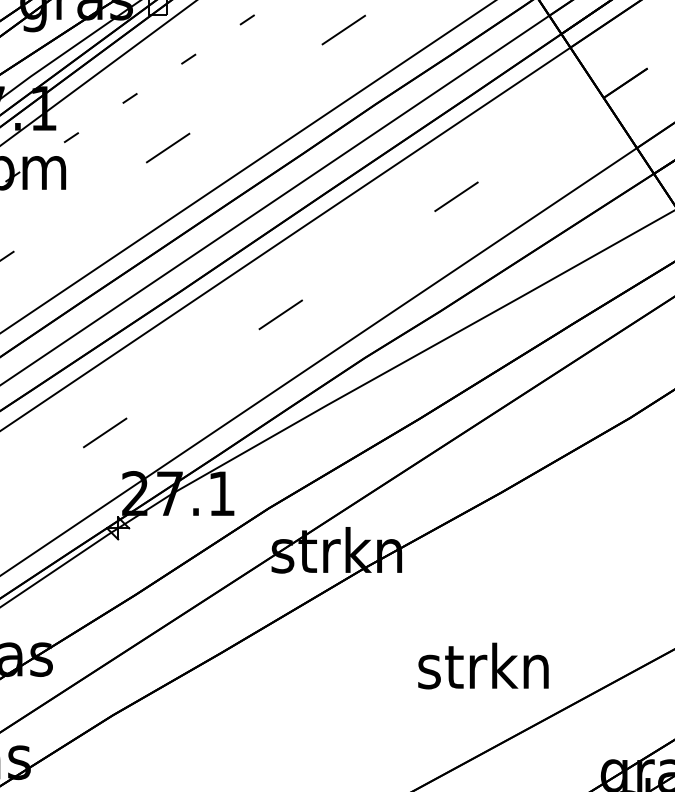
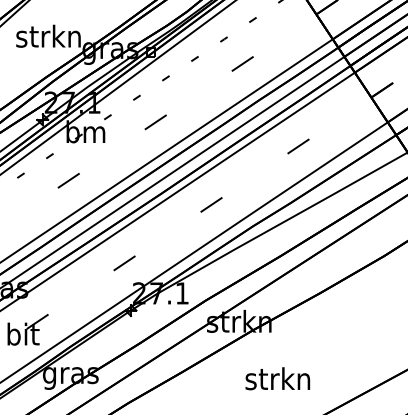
text: (482, 665) -> (277, 378), moved

